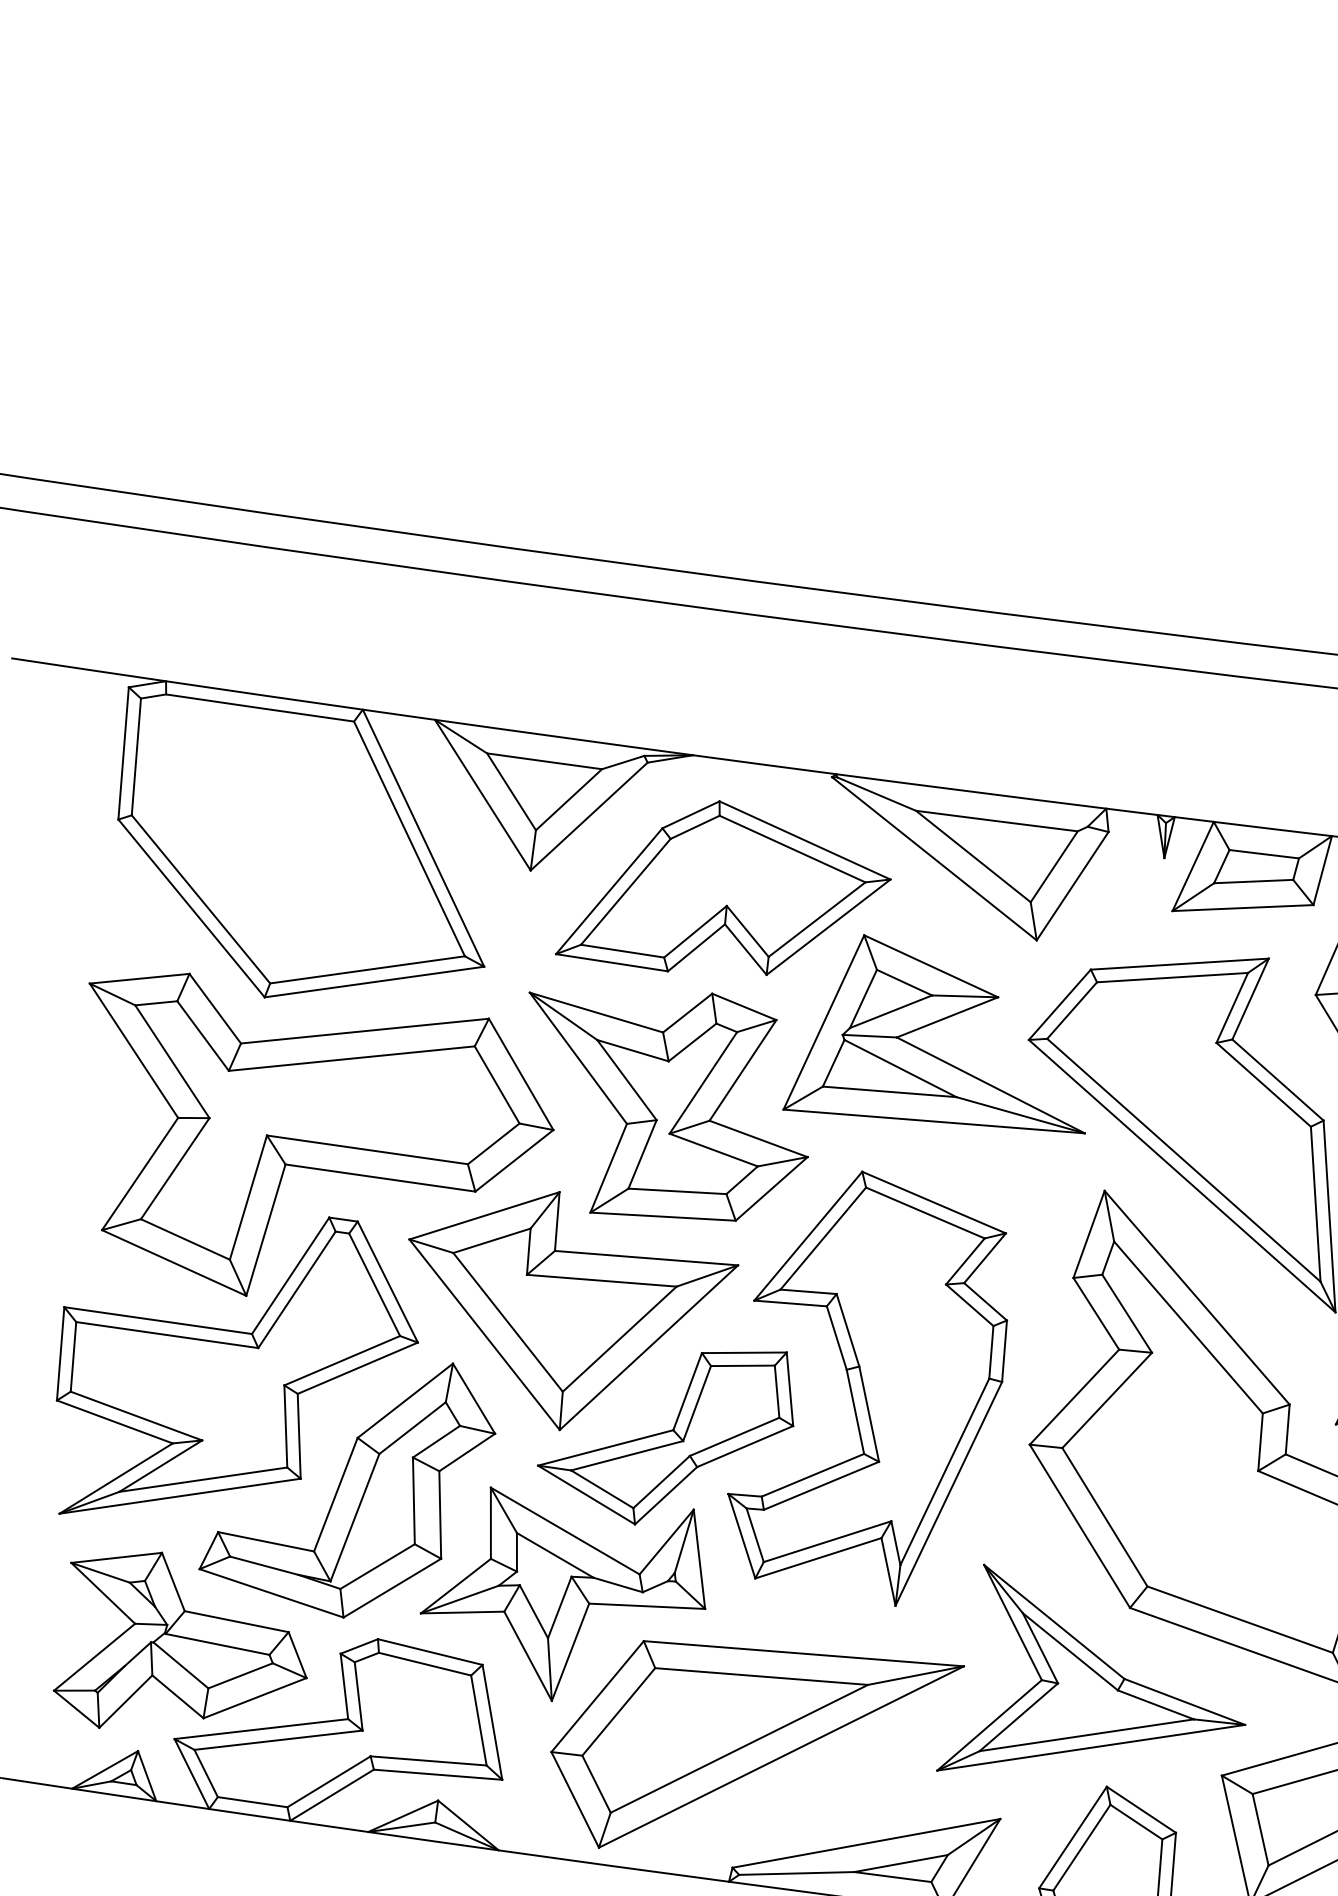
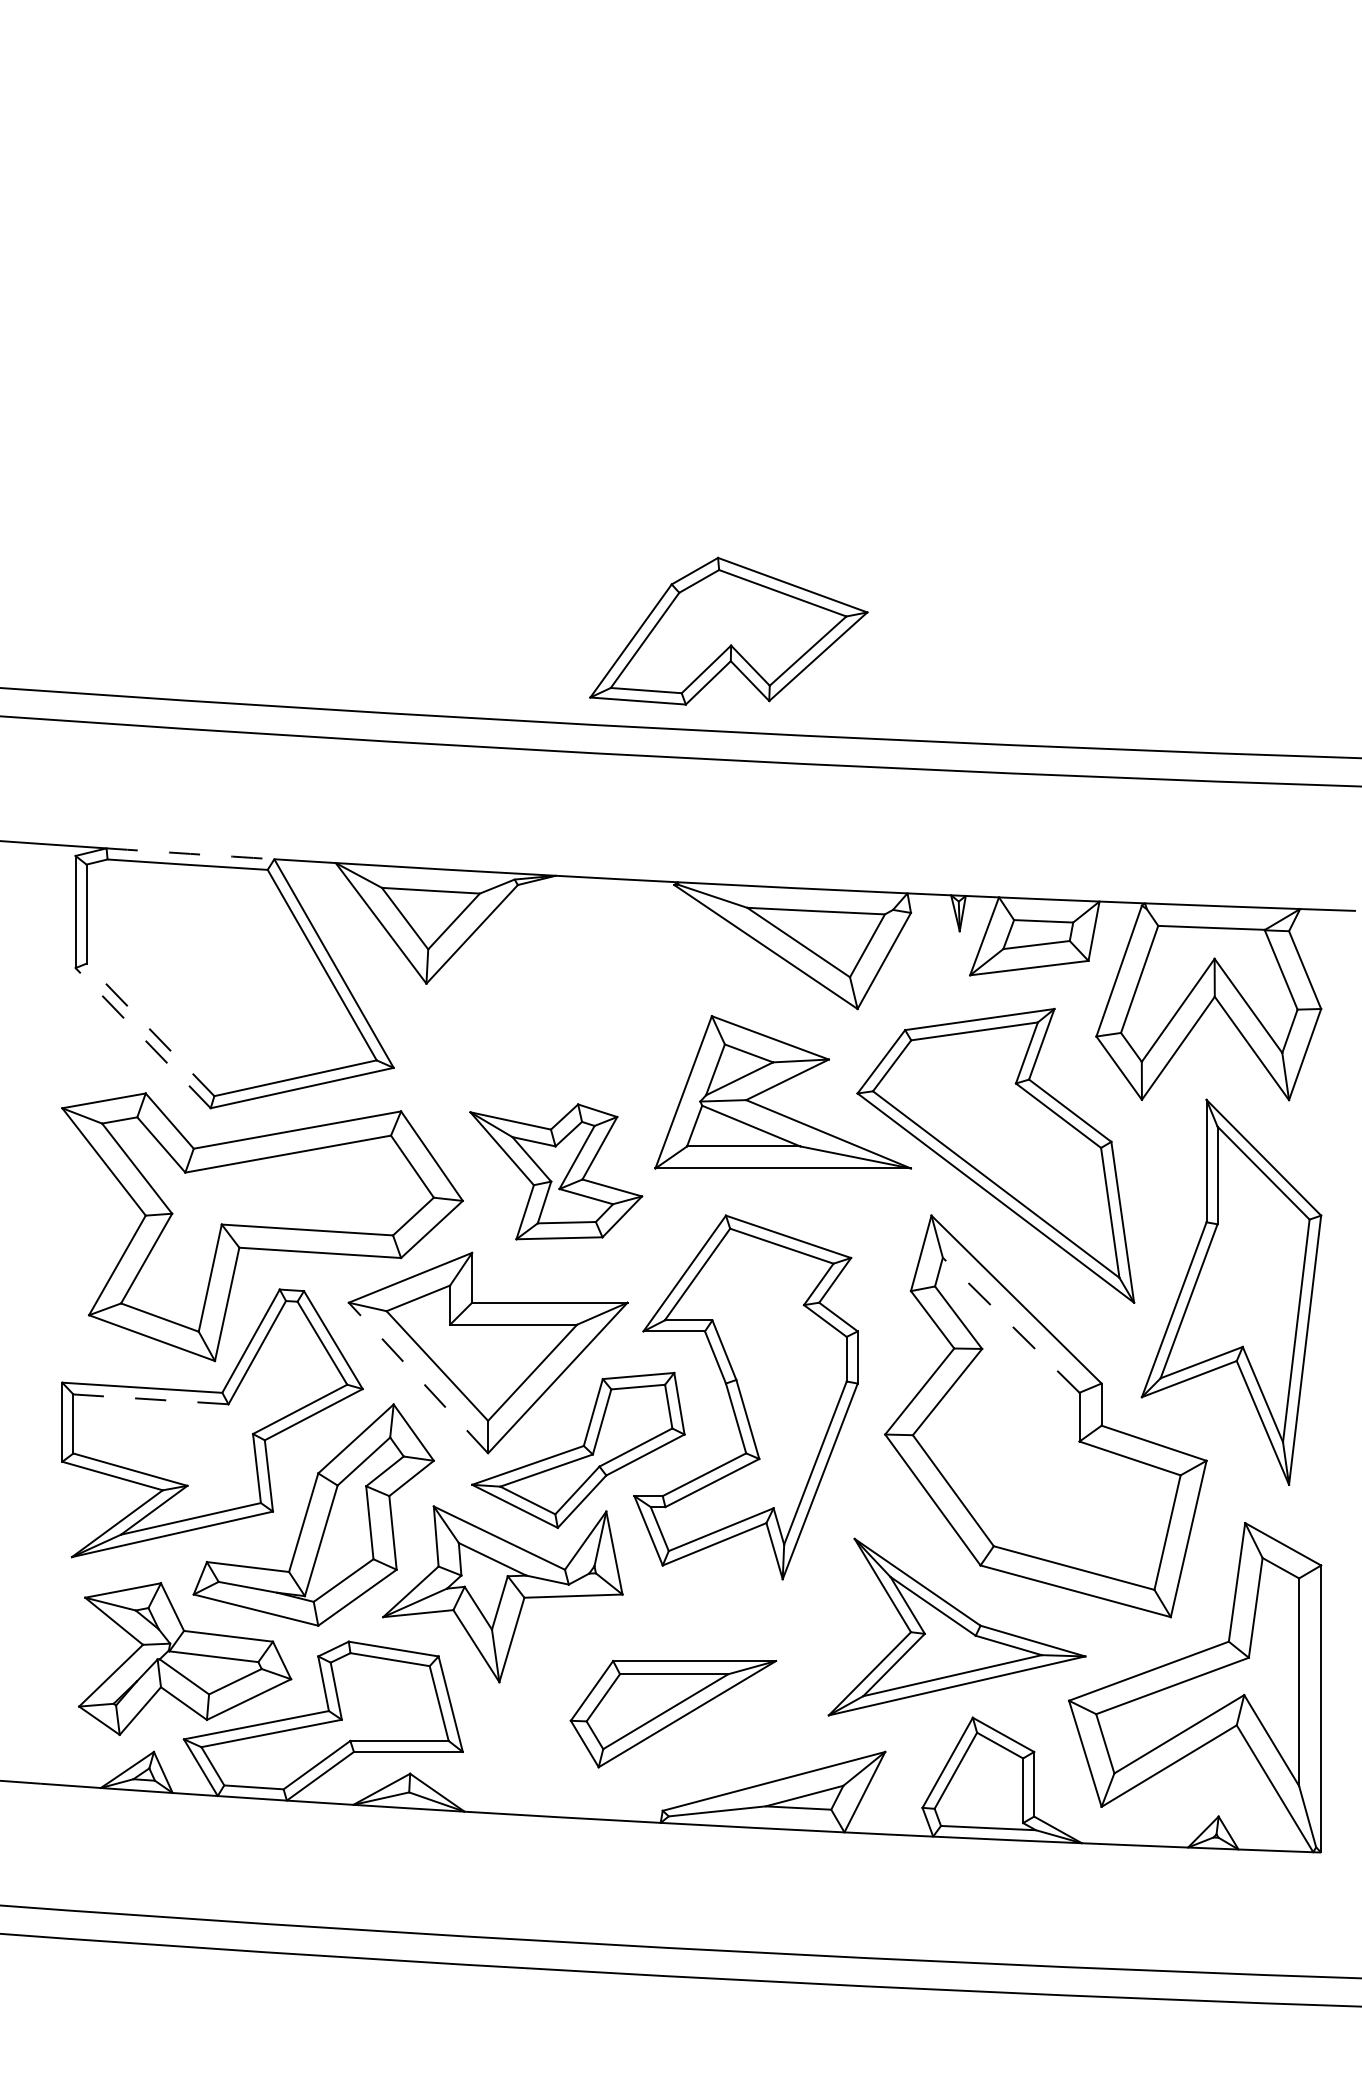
arc: (264, 695) -> (190, 853), solid -> dashed
part: (725, 887) -> (728, 630), moved
line: (201, 898) -> (150, 1029), solid -> dashed
line: (190, 907) -> (142, 1037), solid -> dashed
part: (665, 1103) -> (555, 1171), size x0.7
line: (1187, 1326) -> (1010, 1324), solid -> dashed
line: (166, 1335) -> (150, 1399), solid -> dashed
line: (484, 1335) -> (418, 1378), solid -> dashed
part: (754, 1753) -> (673, 1713), size x0.6

